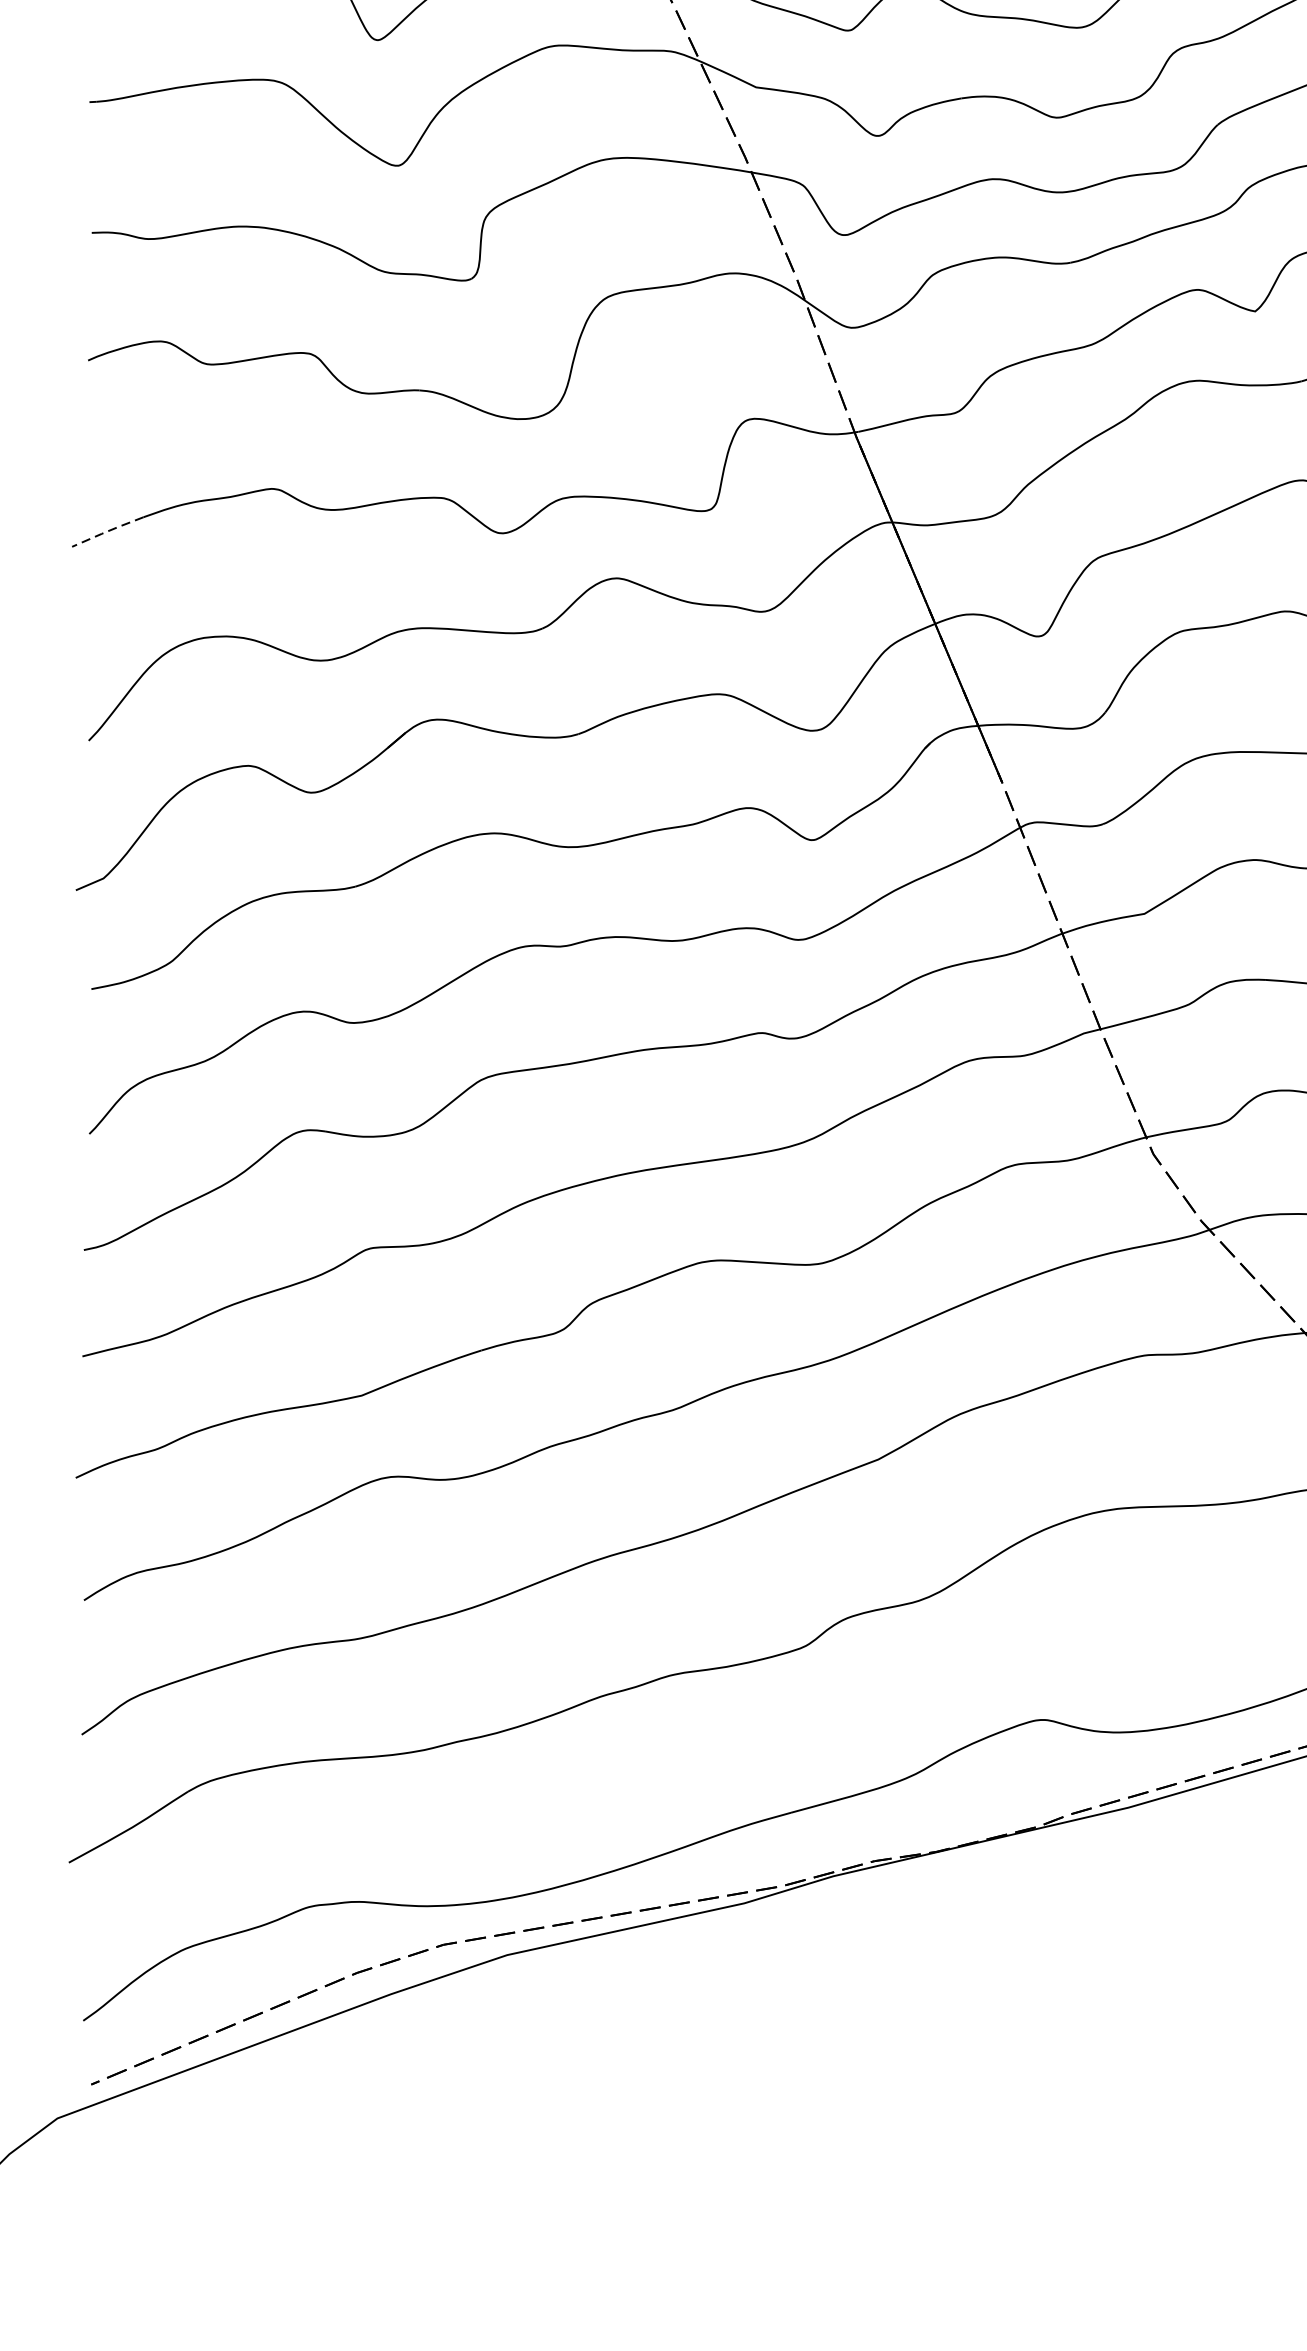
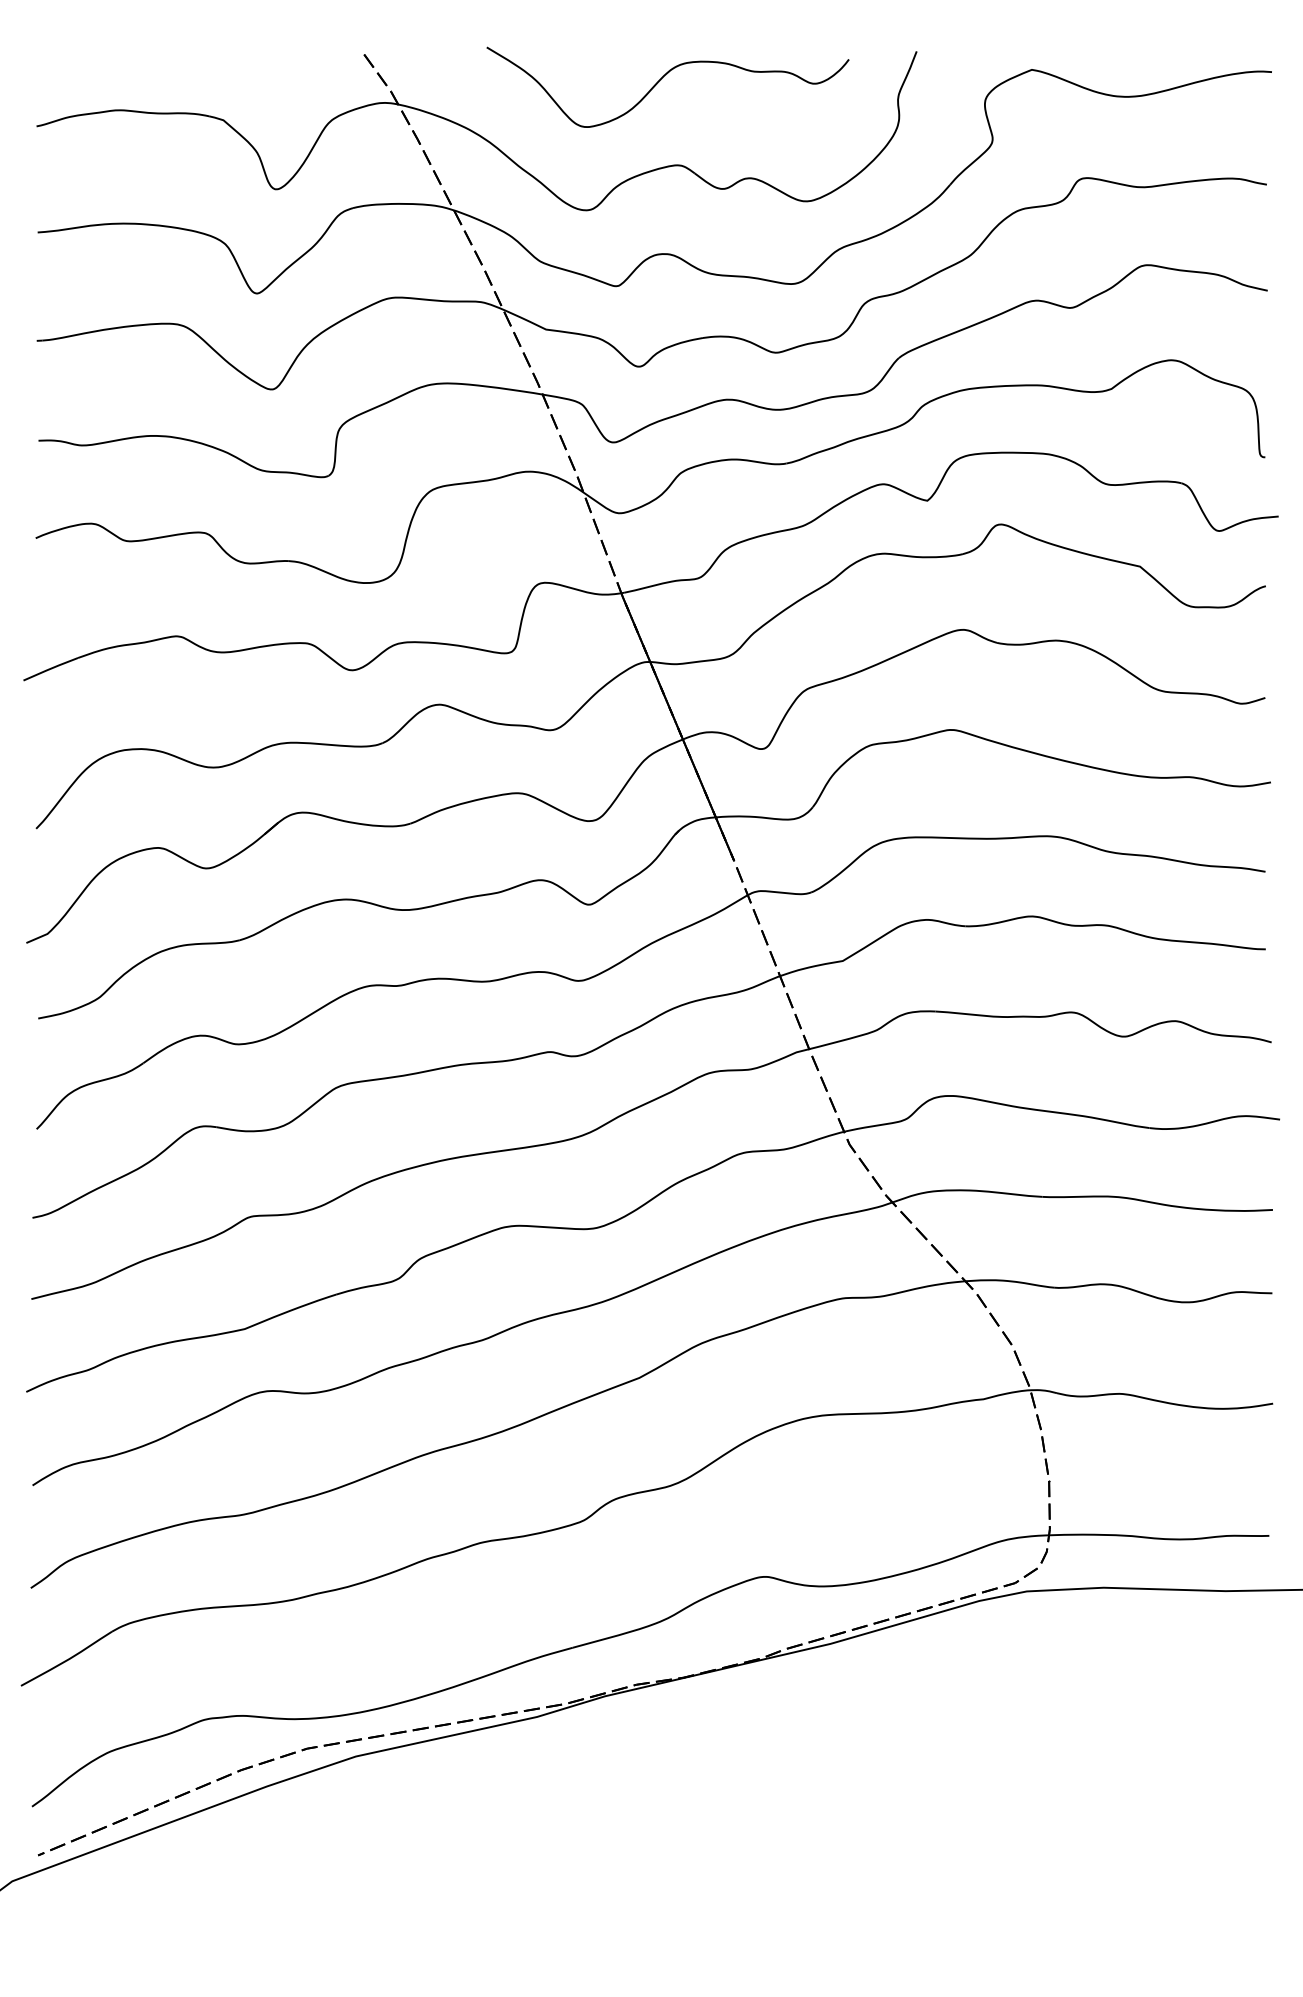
line: (107, 530) -> (50, 668), dashed -> solid

